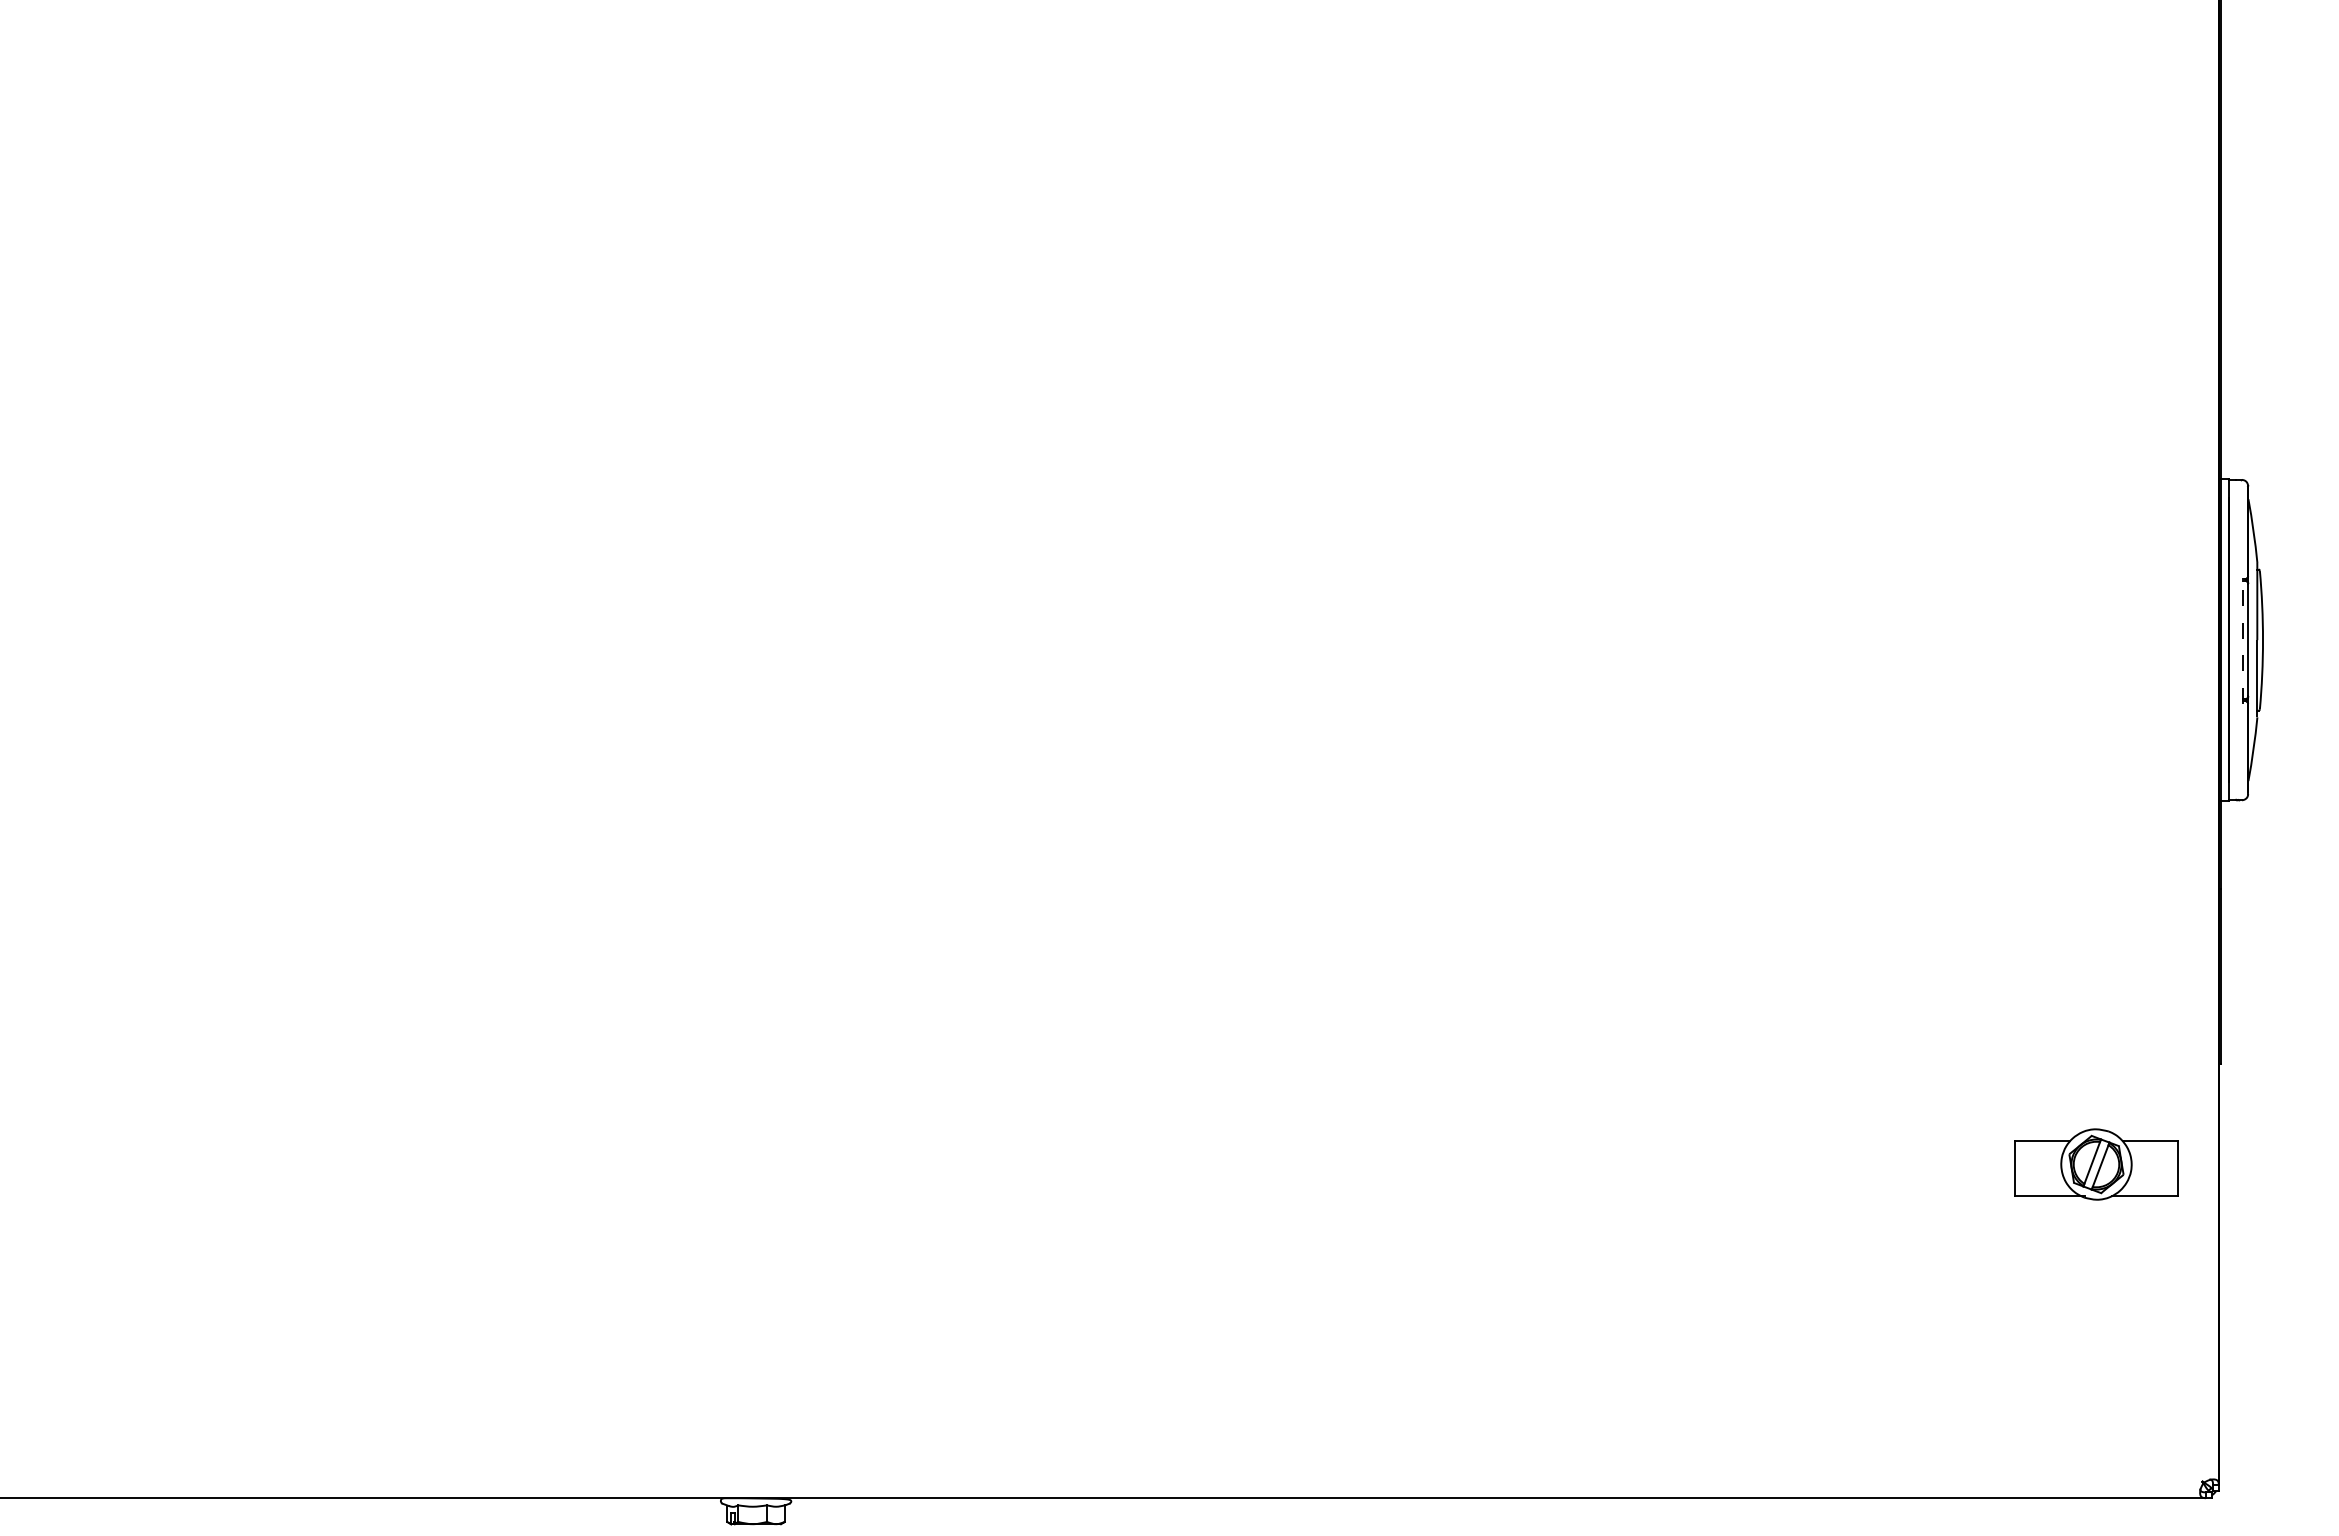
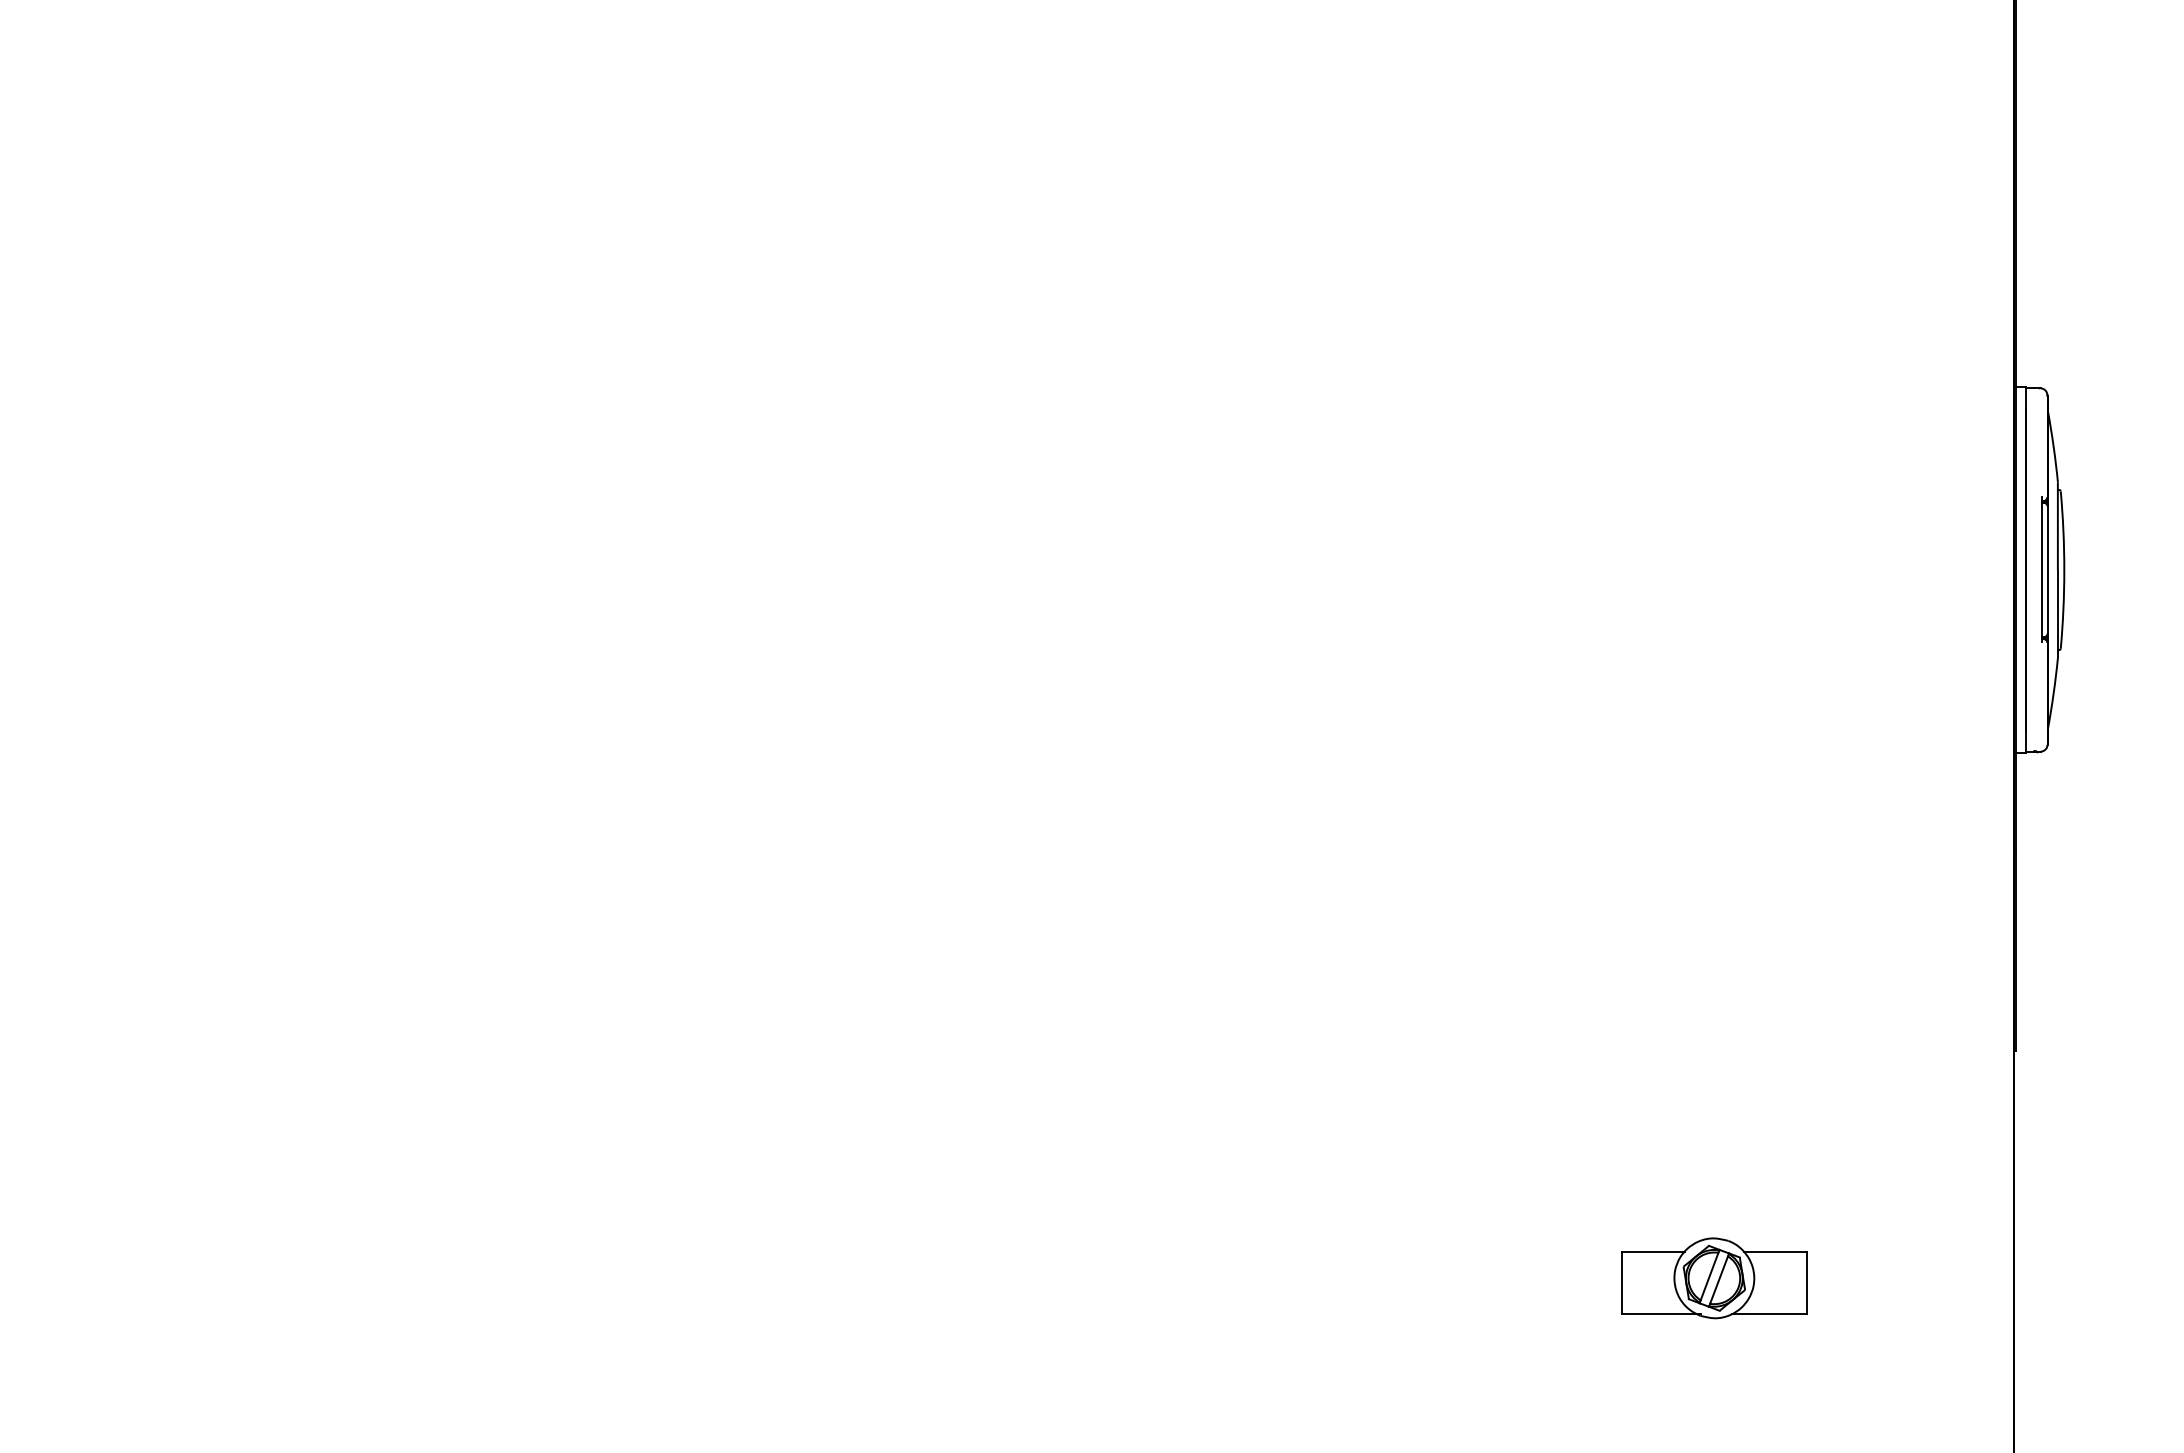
line: (2243, 639) -> (2042, 569), dashed -> solid
part: (2096, 1164) -> (1714, 1278), moved

